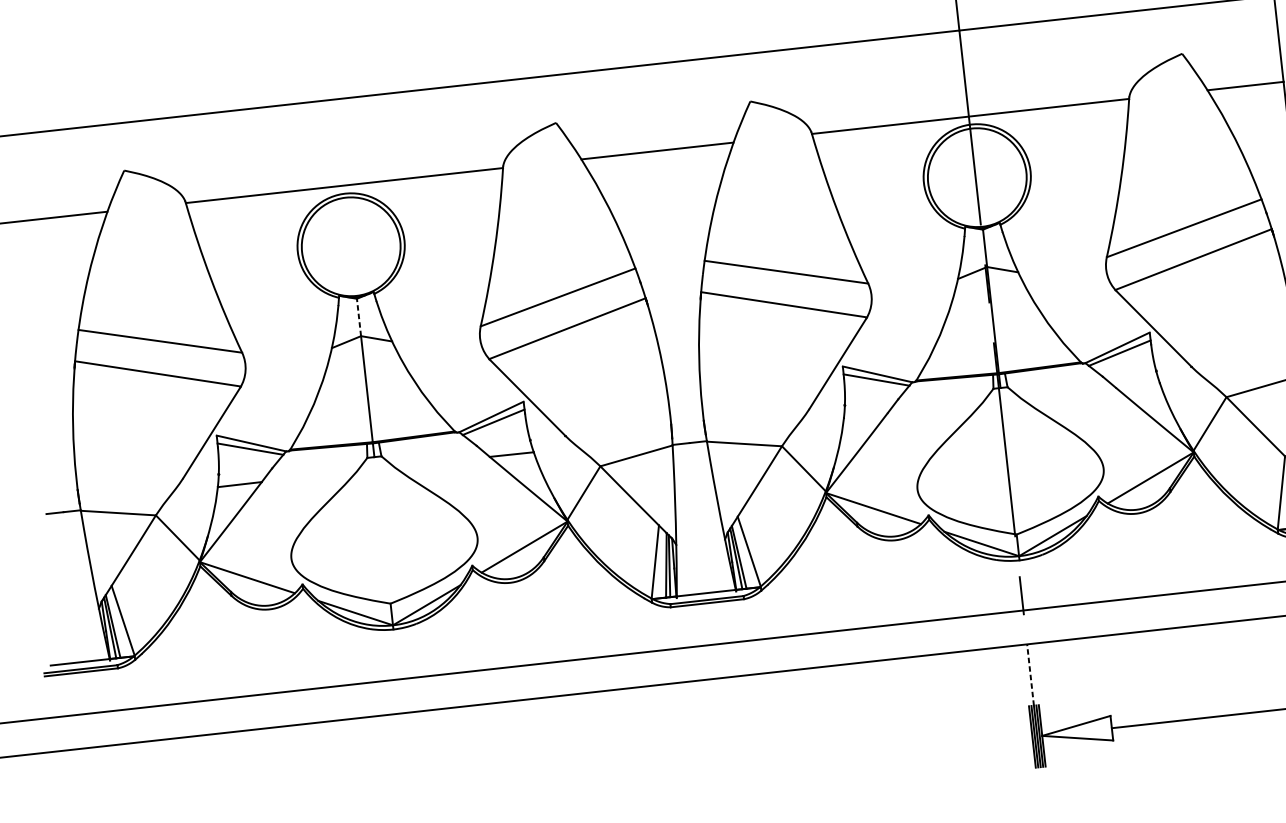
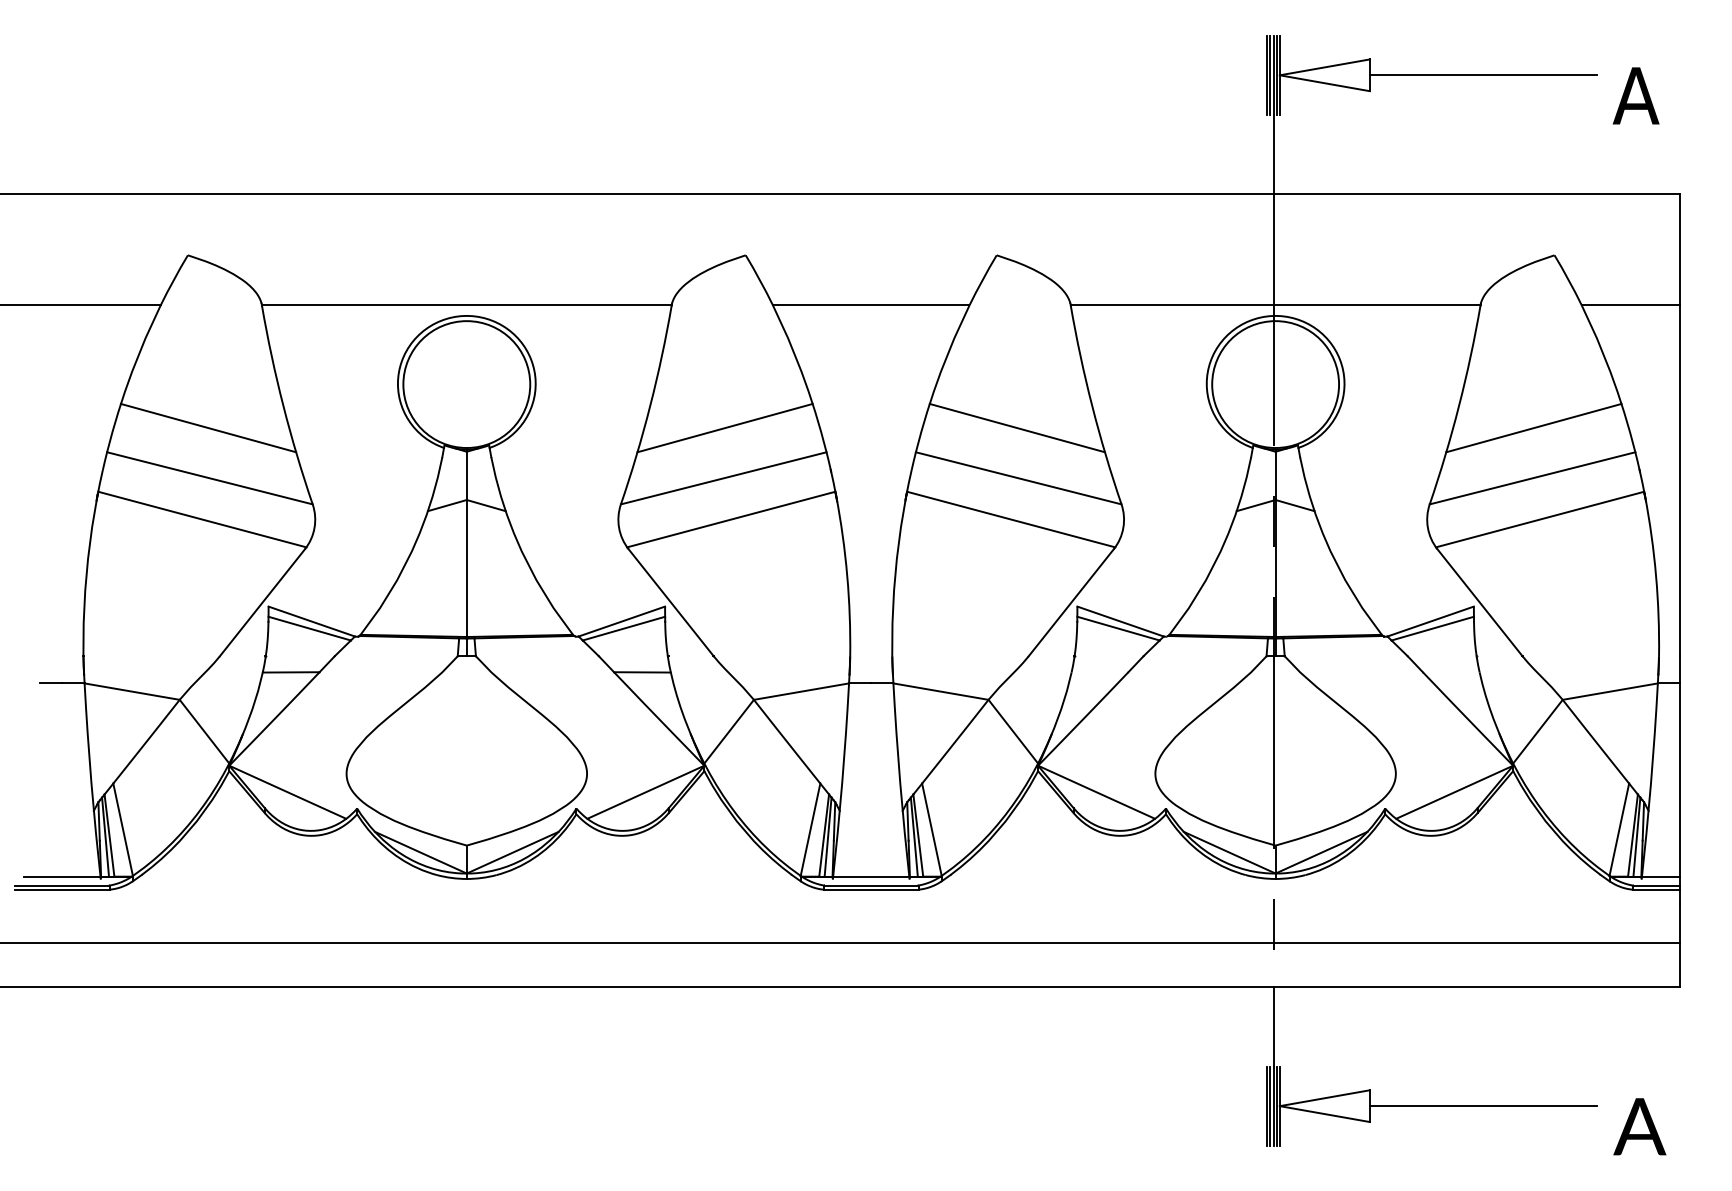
line: (1180, 188) -> (1533, 427), added
line: (780, 233) -> (1016, 427), added
line: (554, 258) -> (724, 427), added
line: (154, 302) -> (208, 427), added
line: (358, 317) -> (466, 475), dashed -> solid
line: (1030, 674) -> (1273, 1026), dashed -> solid

